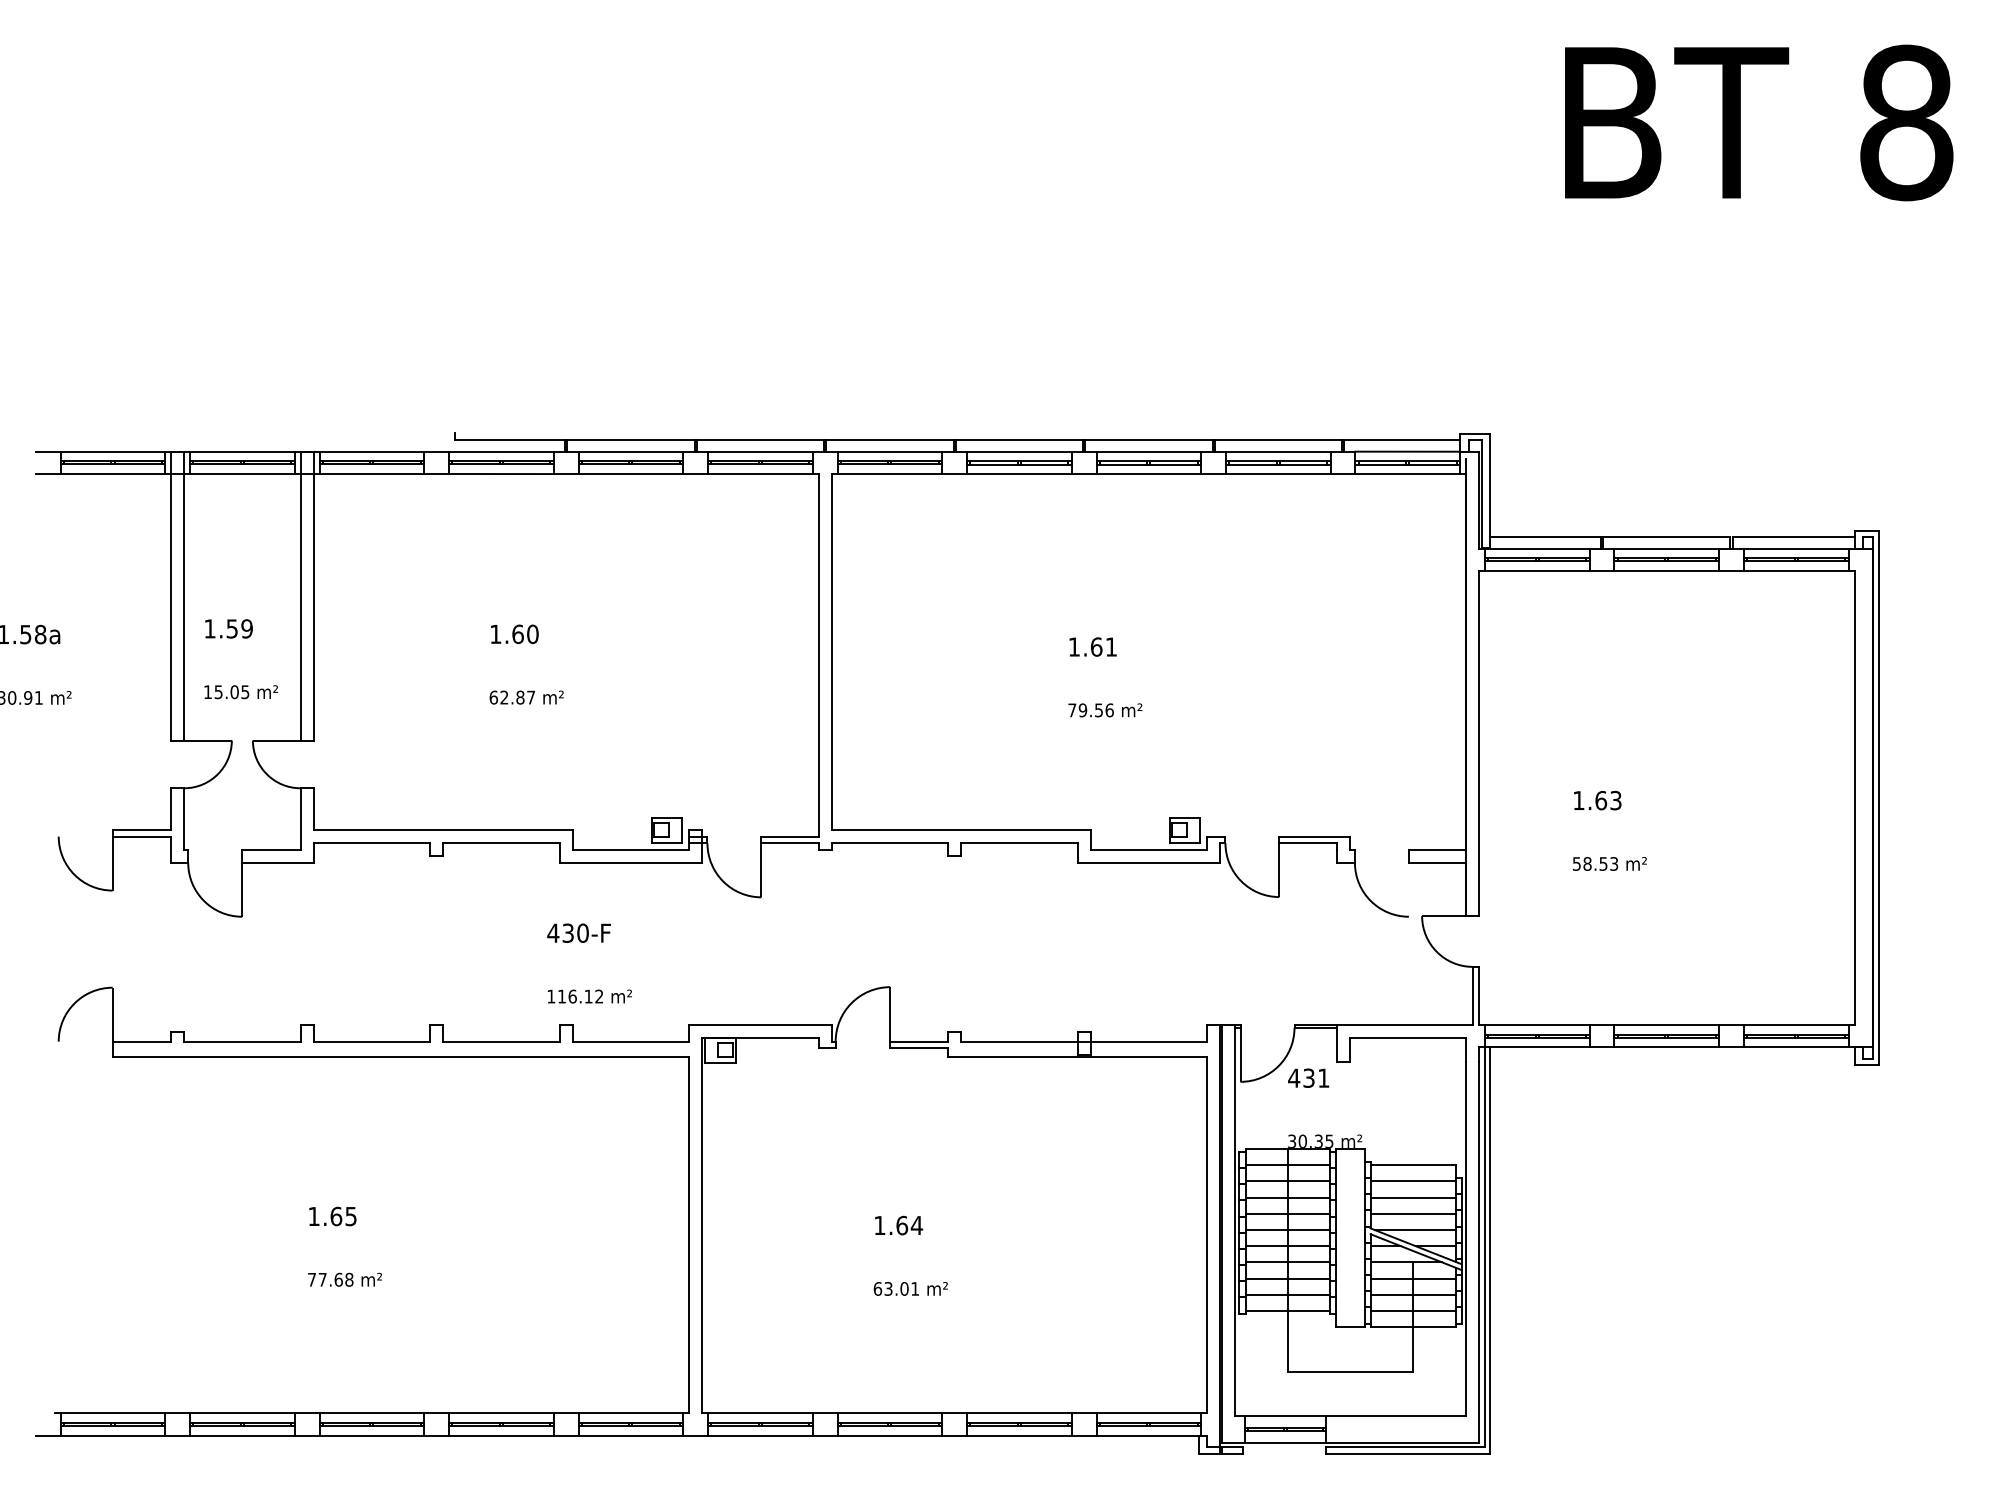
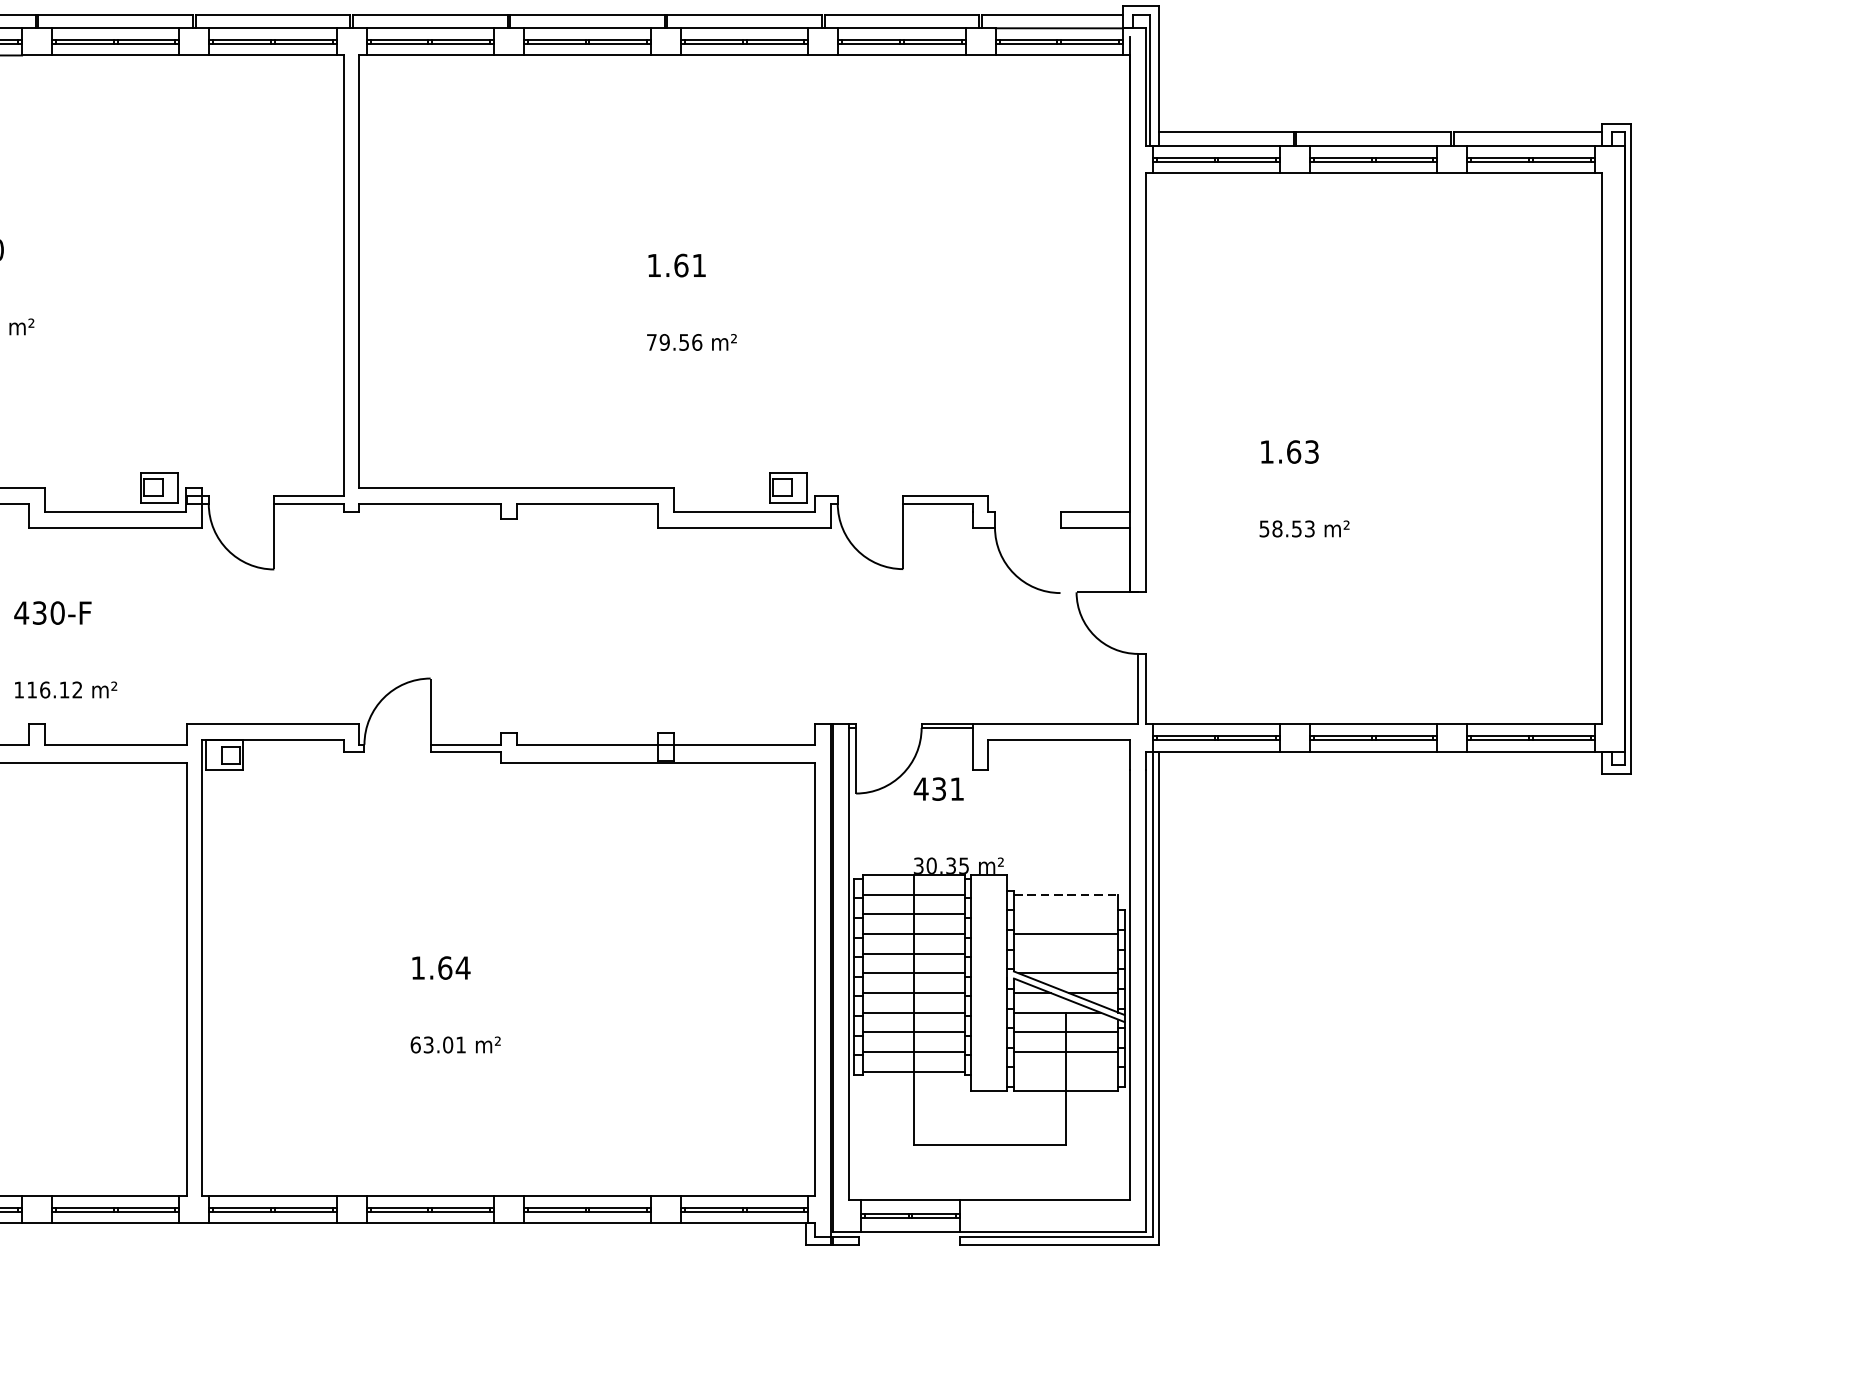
line: (1413, 1165) -> (1066, 895), solid -> dashed
line: (1413, 1181) -> (1066, 914), removed
line: (1413, 1213) -> (1066, 953), removed
line: (1413, 1310) -> (1066, 1071), removed

